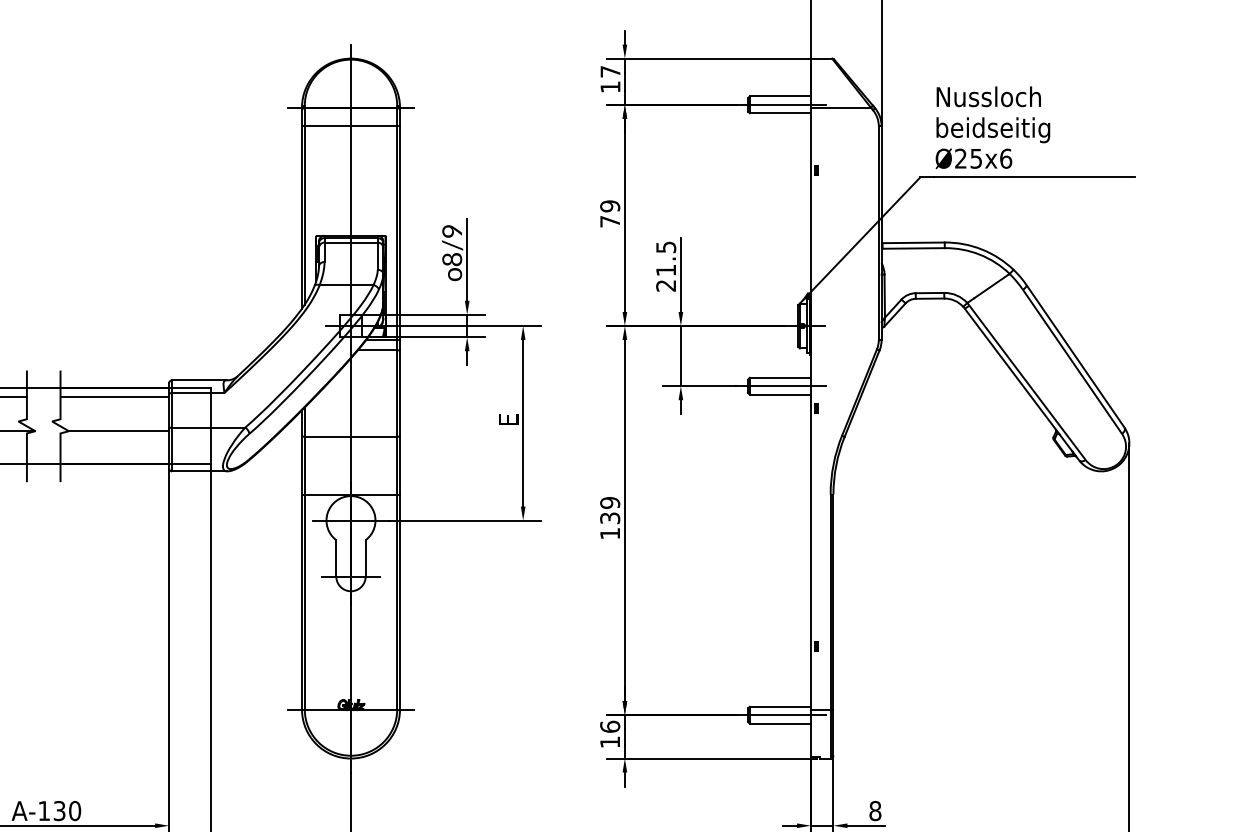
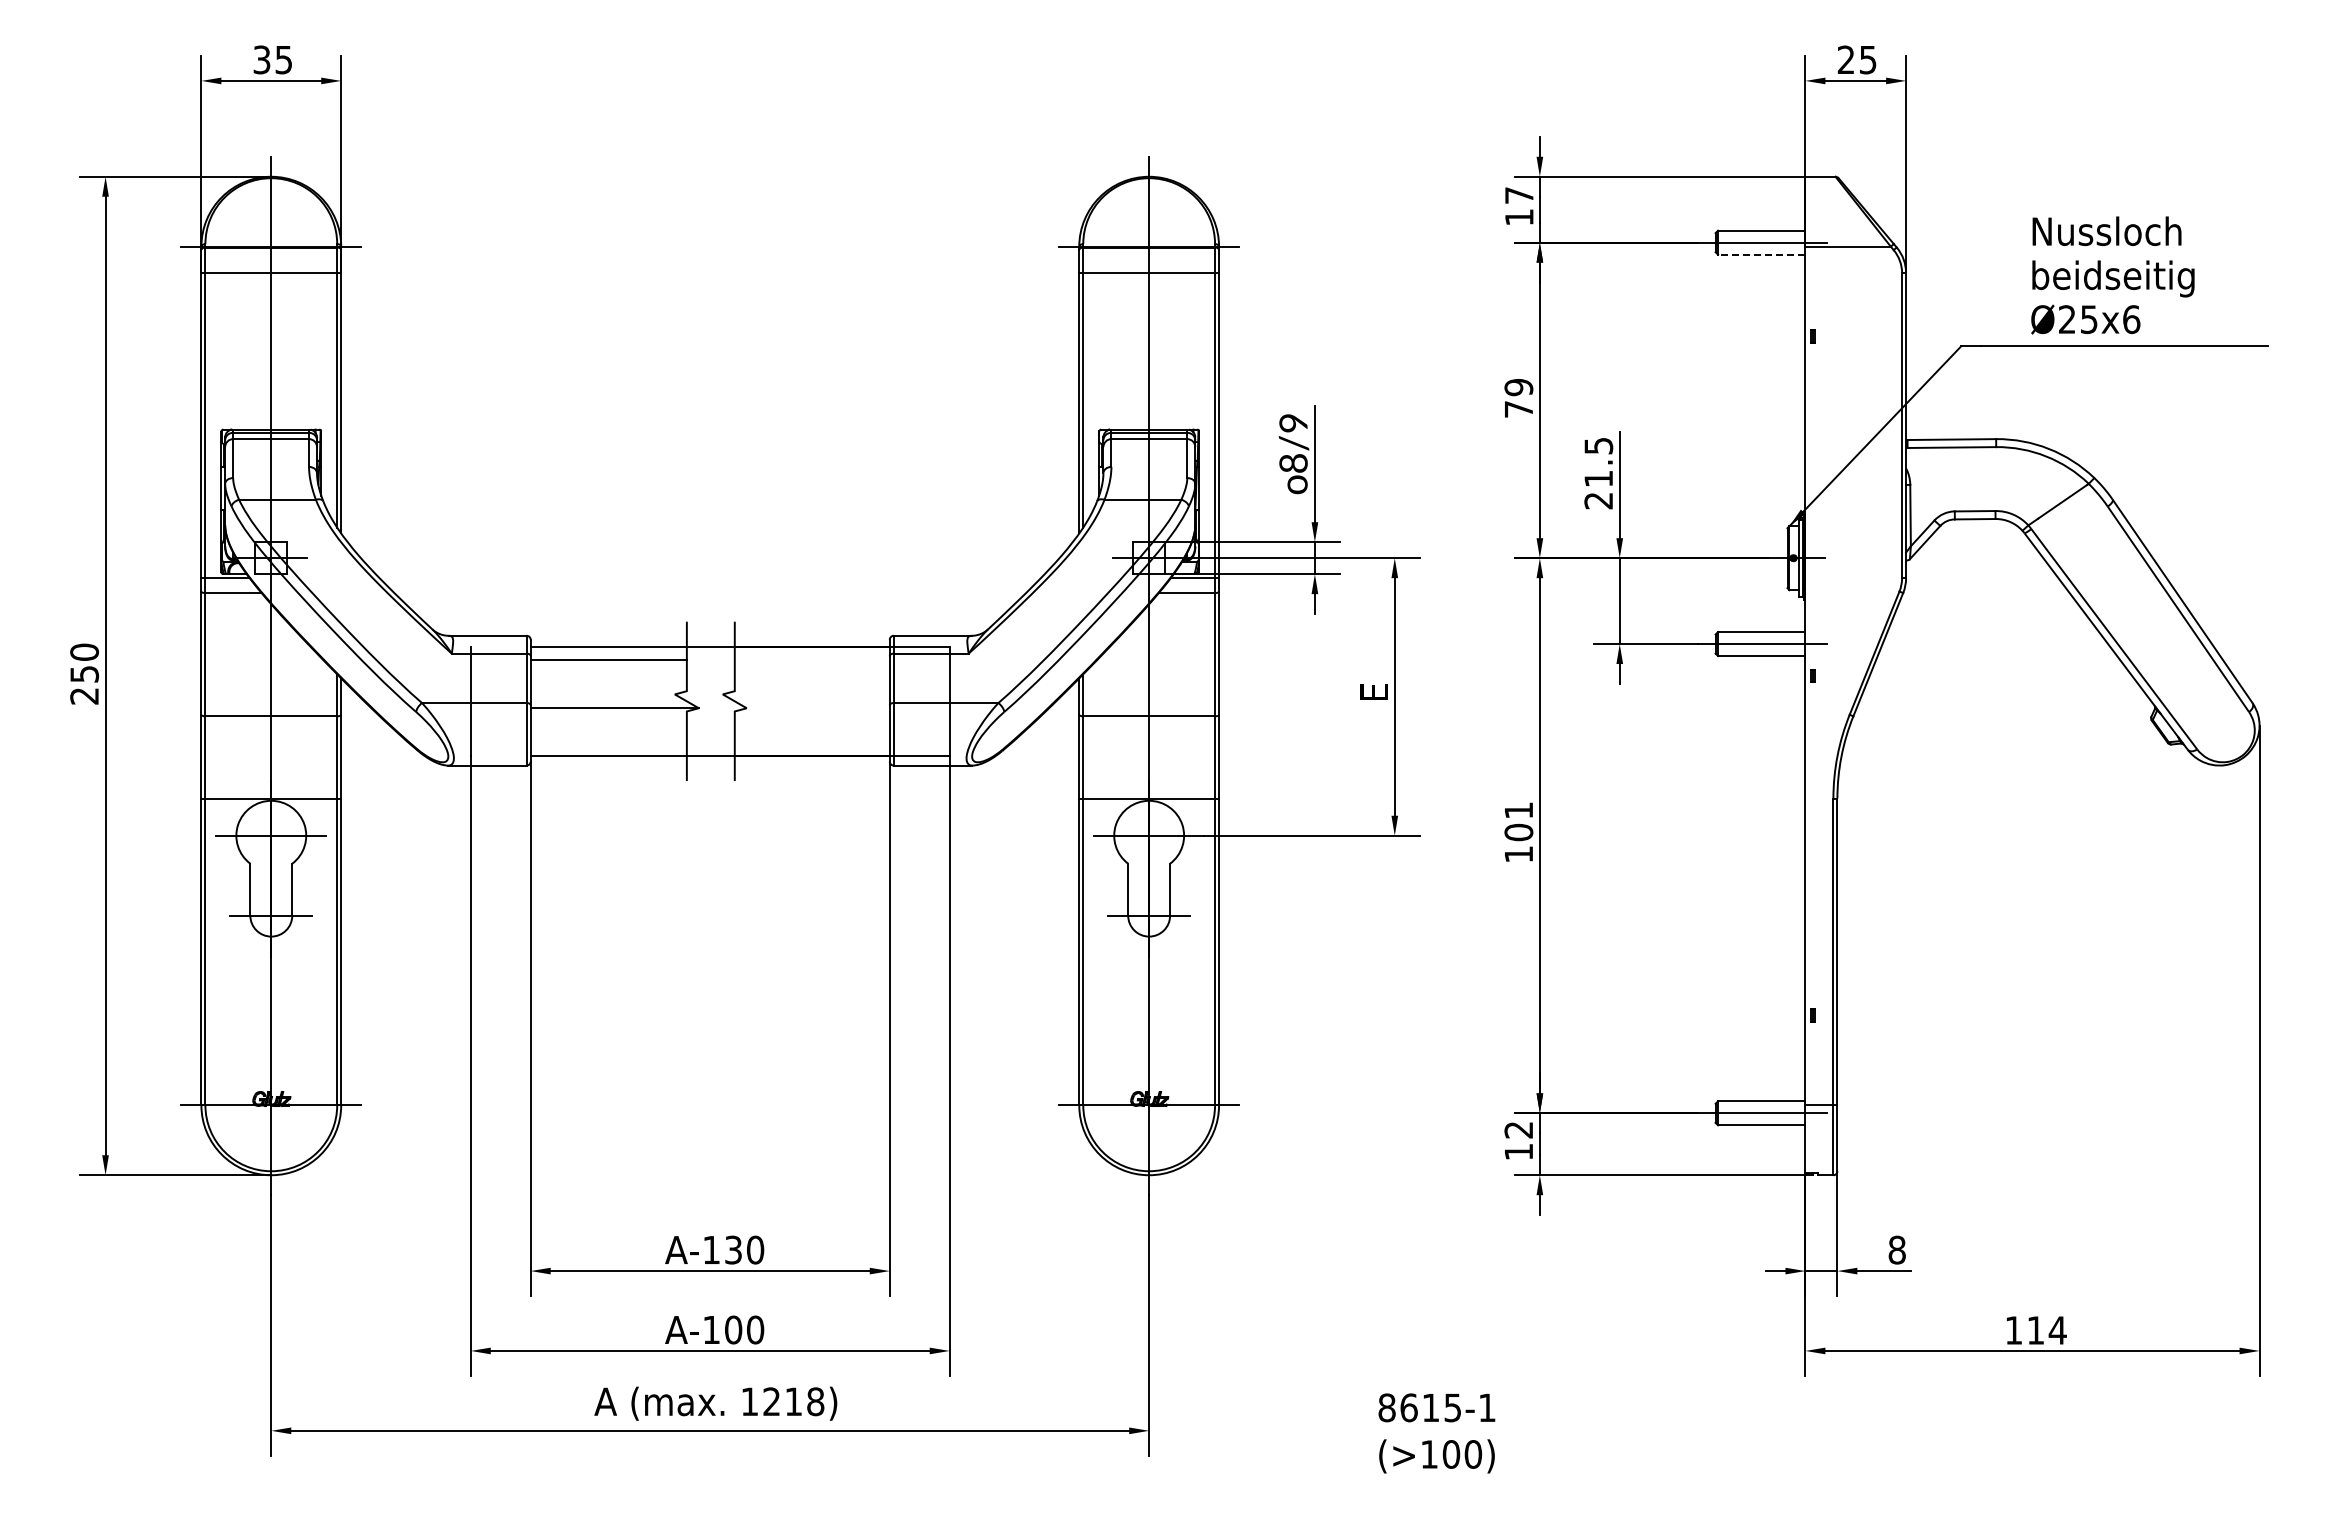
line: (780, 113) -> (1761, 254), solid -> dashed
text: (992, 127) -> (2112, 275), moved
line: (114, 397) -> (811, 659), removed
line: (118, 431) -> (817, 708), removed
text: (609, 510) -> (1518, 821), 139 -> 101
text: (609, 726) -> (1518, 1129), 16 -> 12

